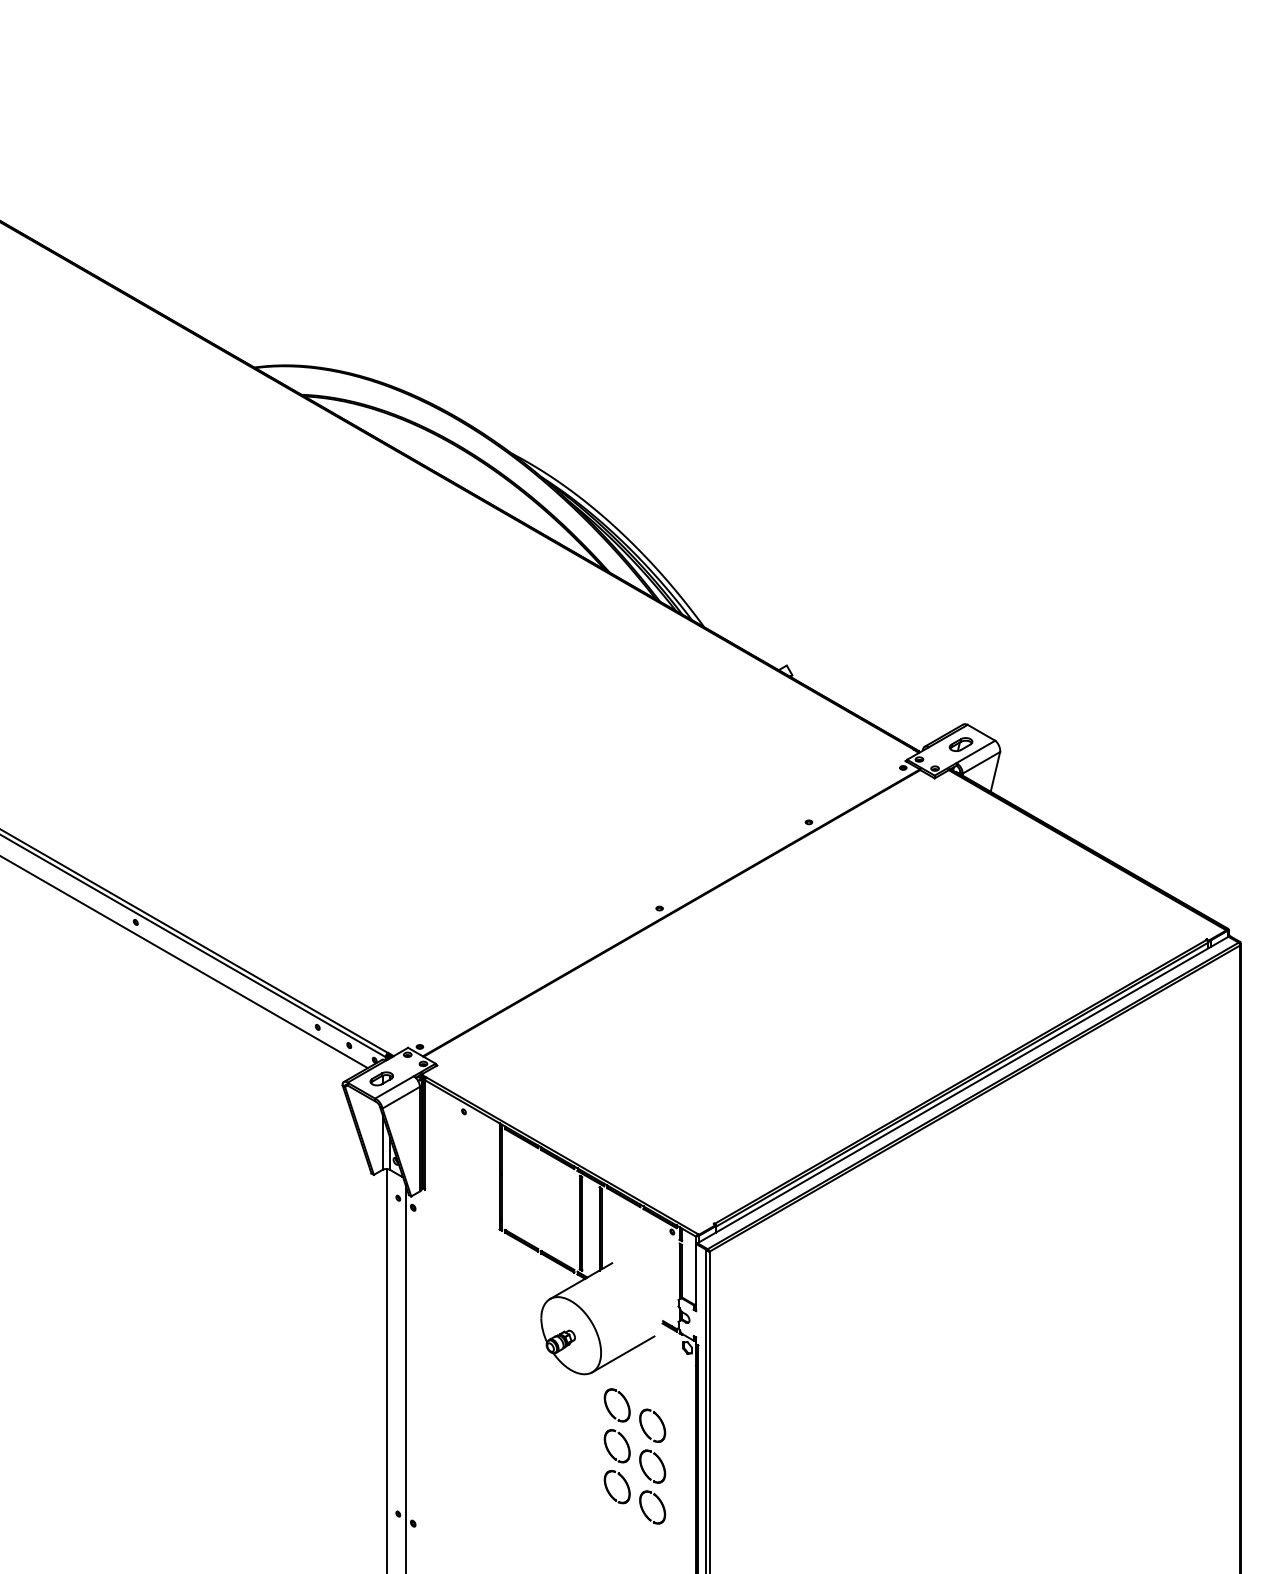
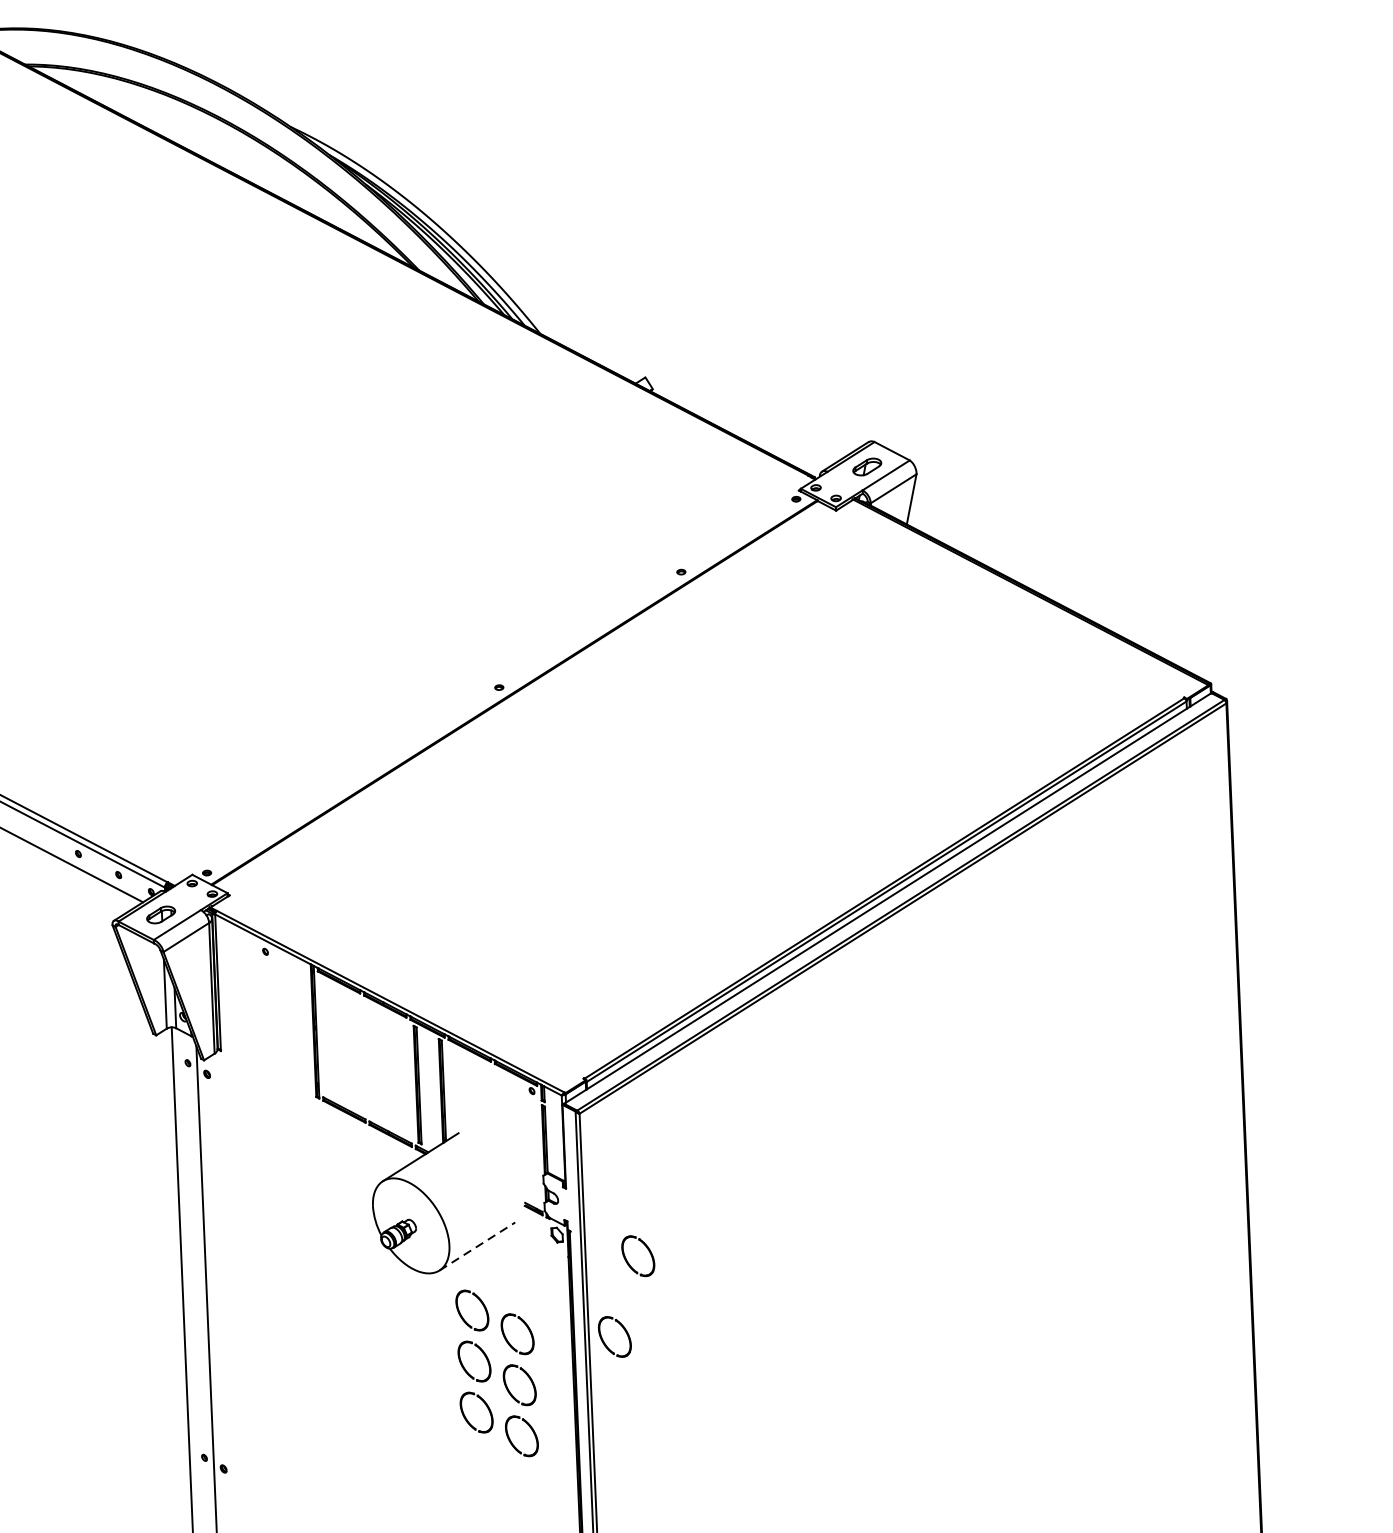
line: (623, 1354) -> (477, 1246), solid -> dashed
part: (744, 1372) -> (629, 1262), added
part: (722, 1435) -> (605, 1342), added

